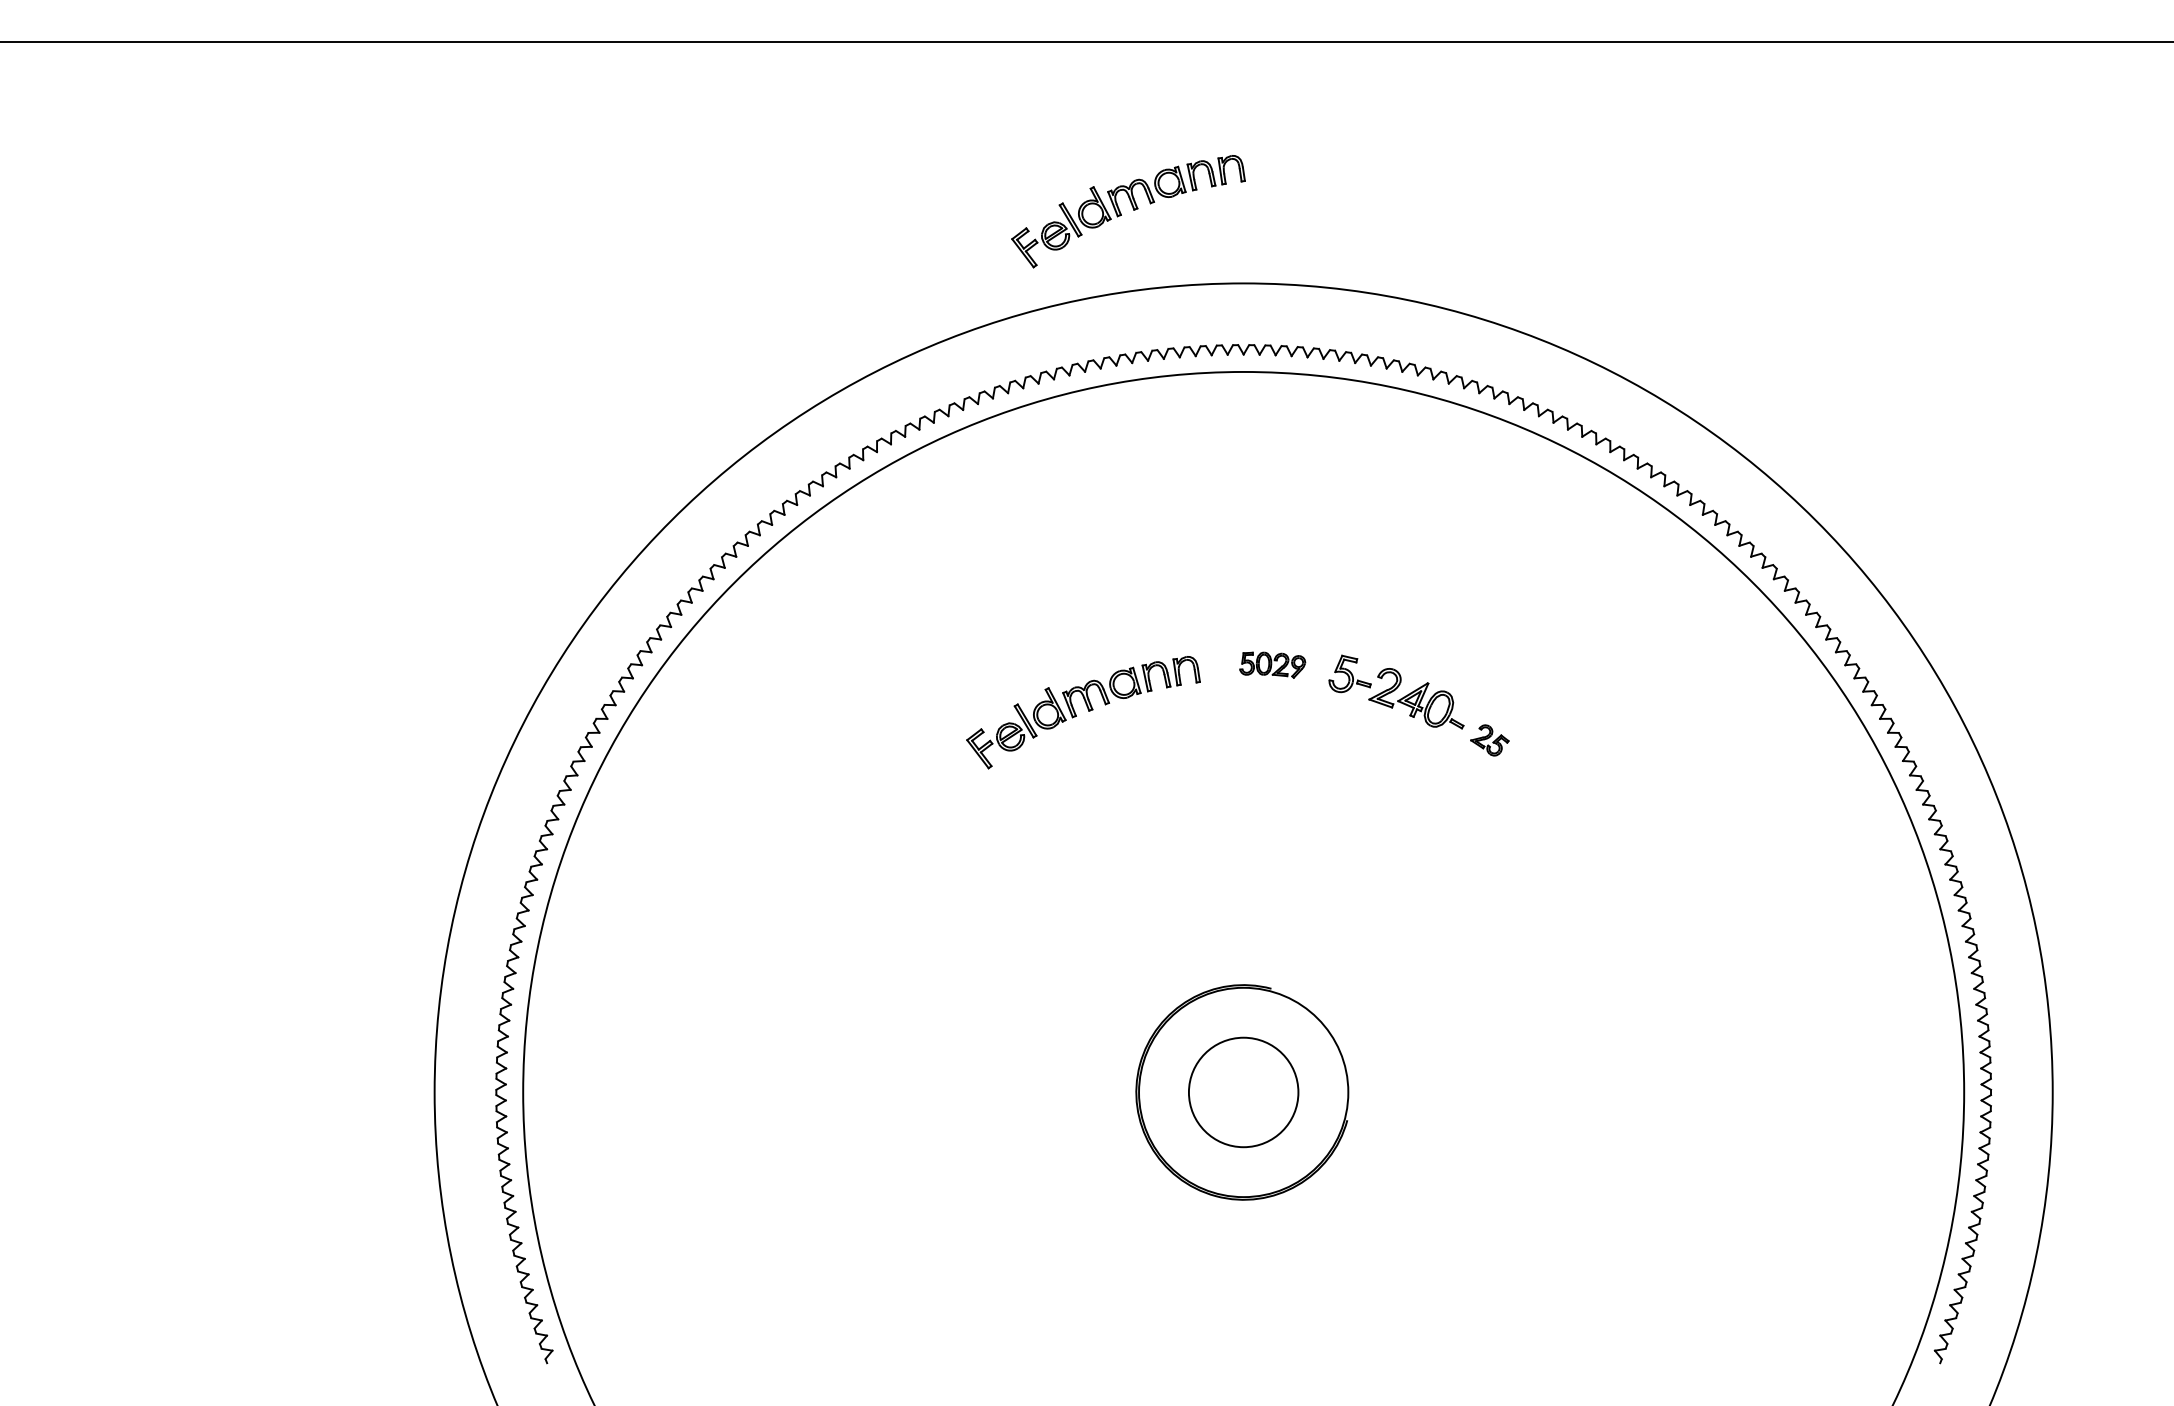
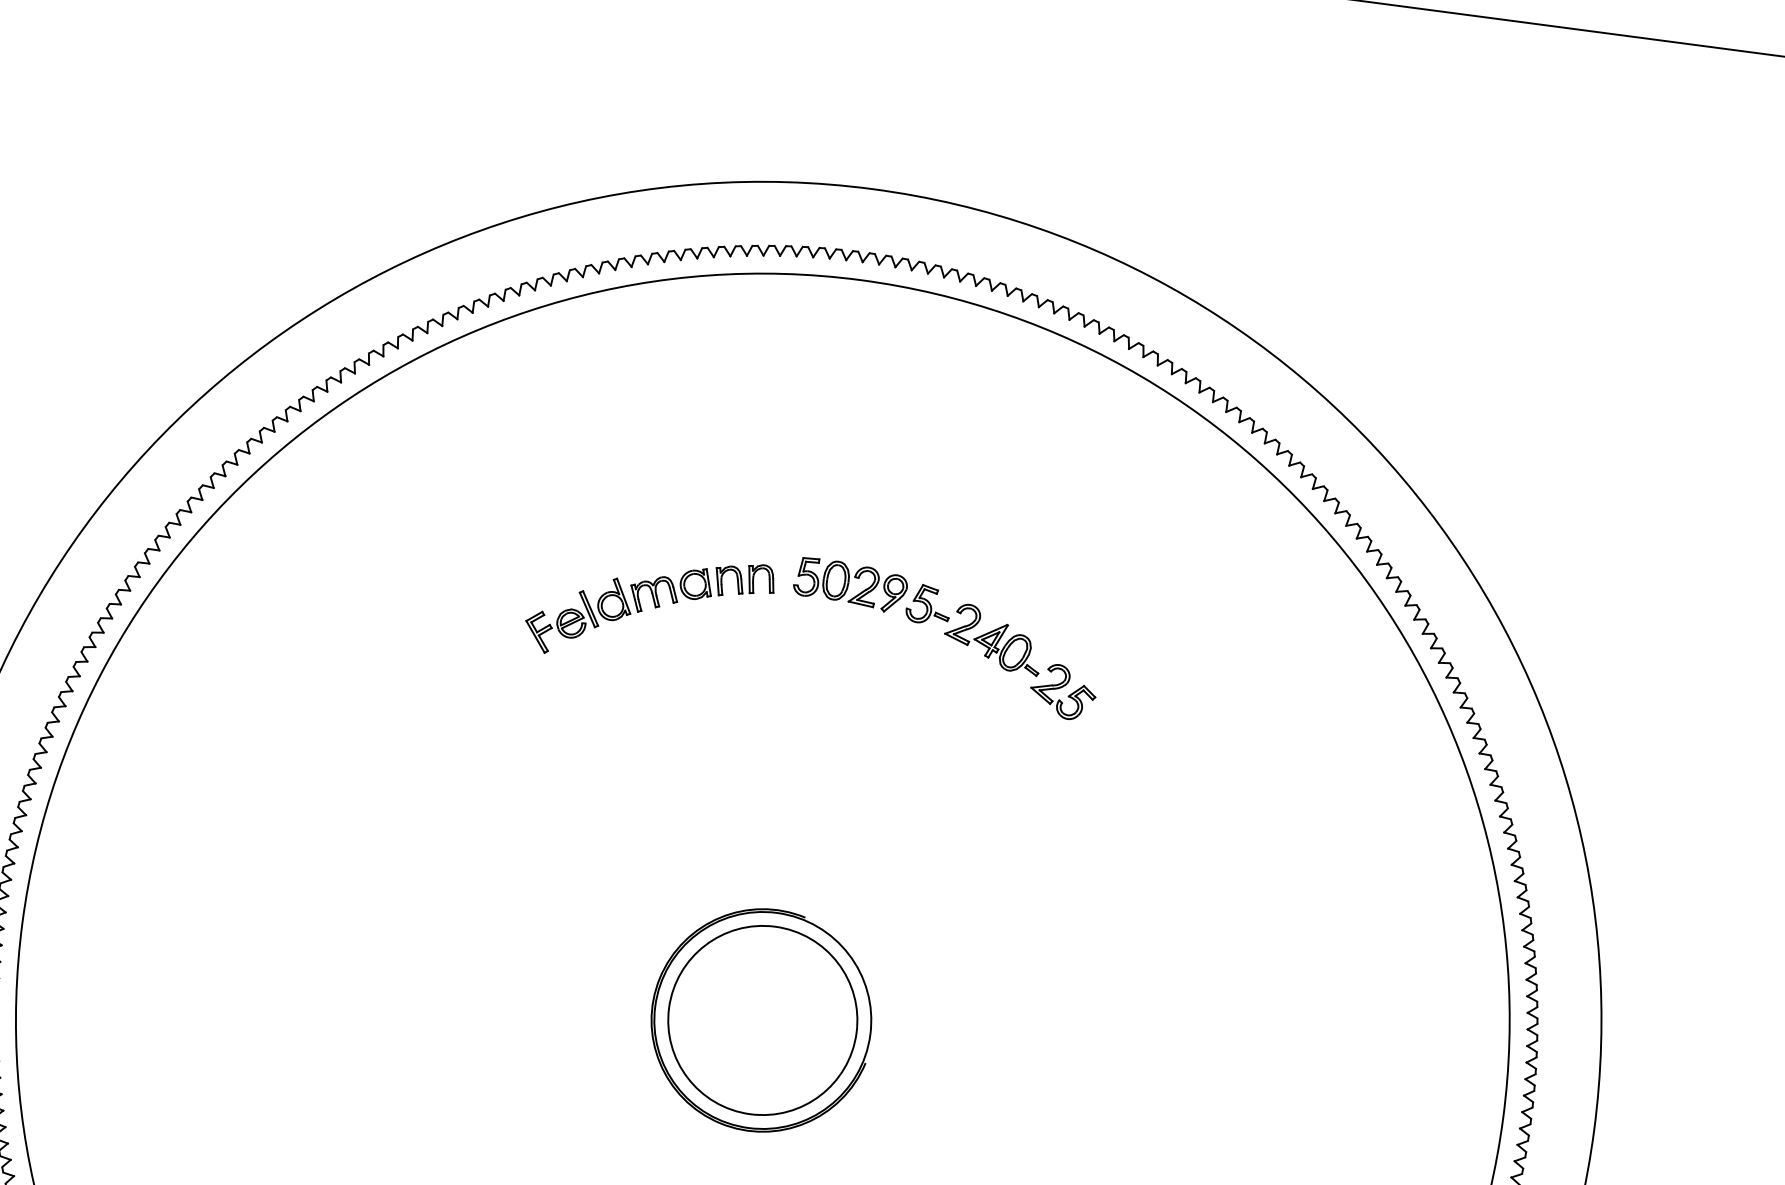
part: (1128, 211) -> (763, 99), removed
part: (1272, 665) -> (850, 585), size x1.67
part: (1489, 740) -> (1063, 692), size x1.67
circle: (1243, 1092) -> (762, 1020), size x1.67

